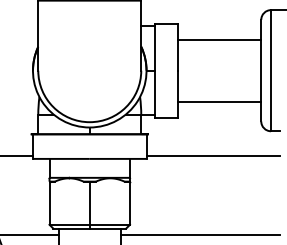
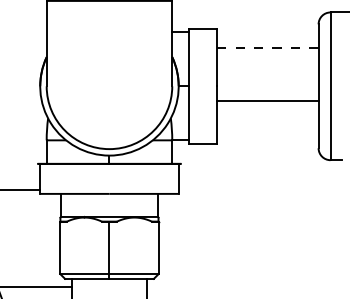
line: (219, 39) -> (267, 48), solid -> dashed
line: (219, 101) -> (267, 101), moved
line: (212, 156) -> (259, 190), removed
line: (200, 235) -> (244, 287), removed

